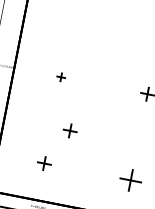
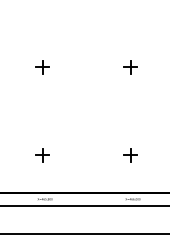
part: (61, 77) -> (42, 67), size x1.67
part: (69, 131) -> (61, 118), removed
part: (130, 180) -> (130, 155), size x0.62

